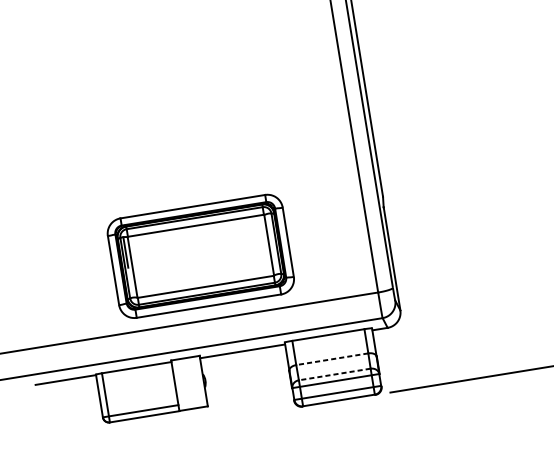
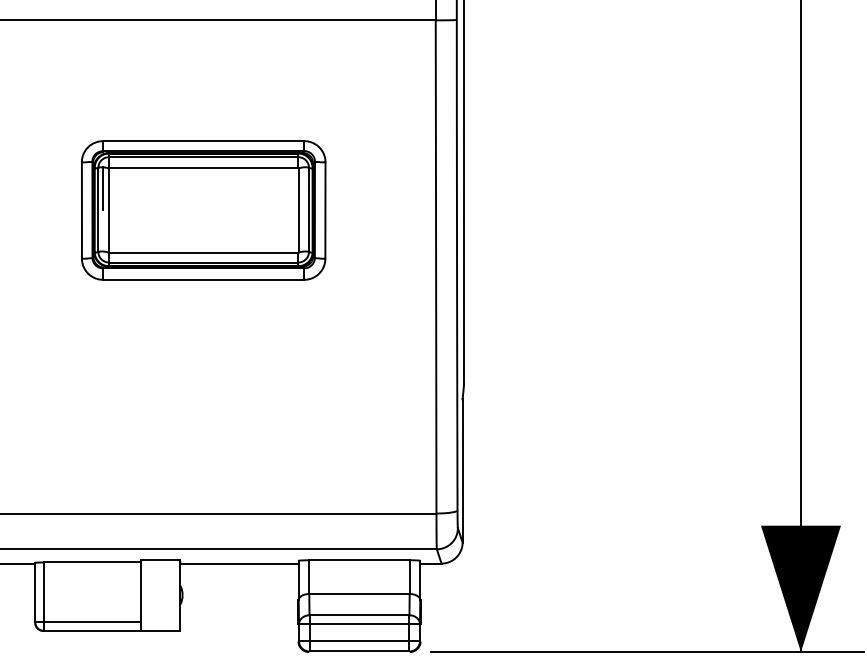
part: (200, 256) -> (203, 210), moved
line: (331, 359) -> (358, 594), dashed -> solid
line: (334, 374) -> (359, 615), dashed -> solid

